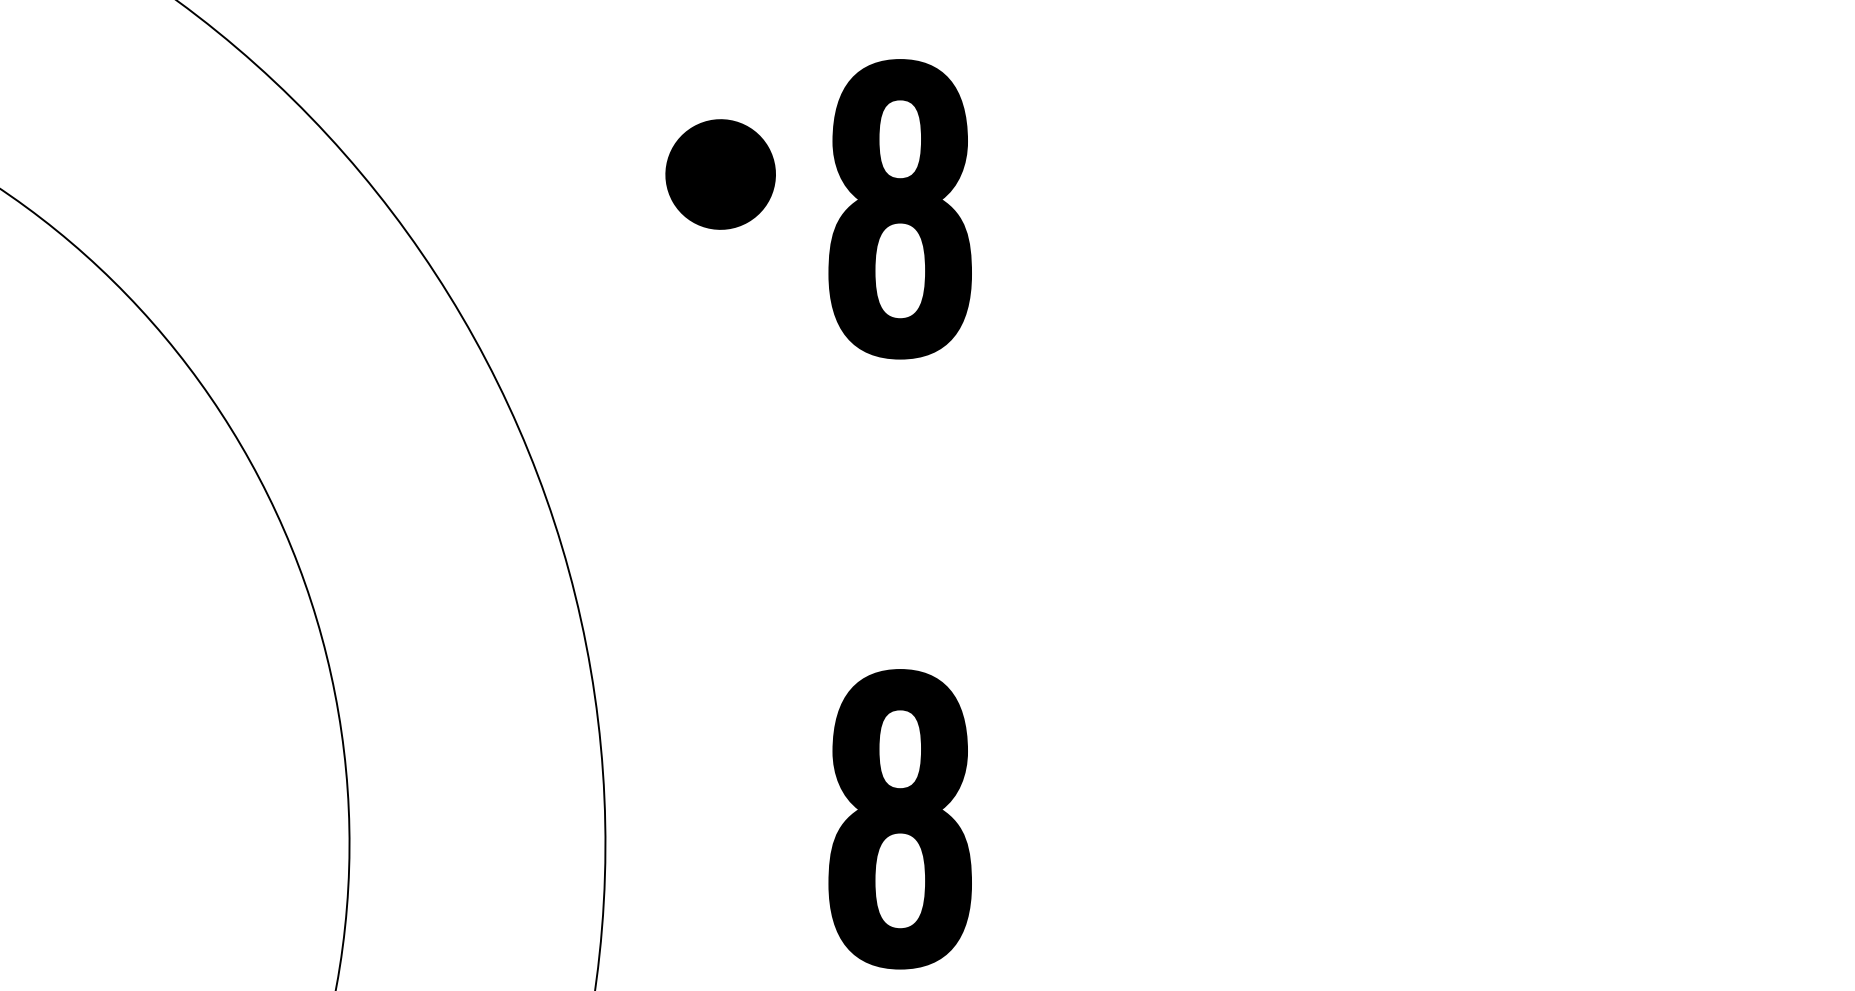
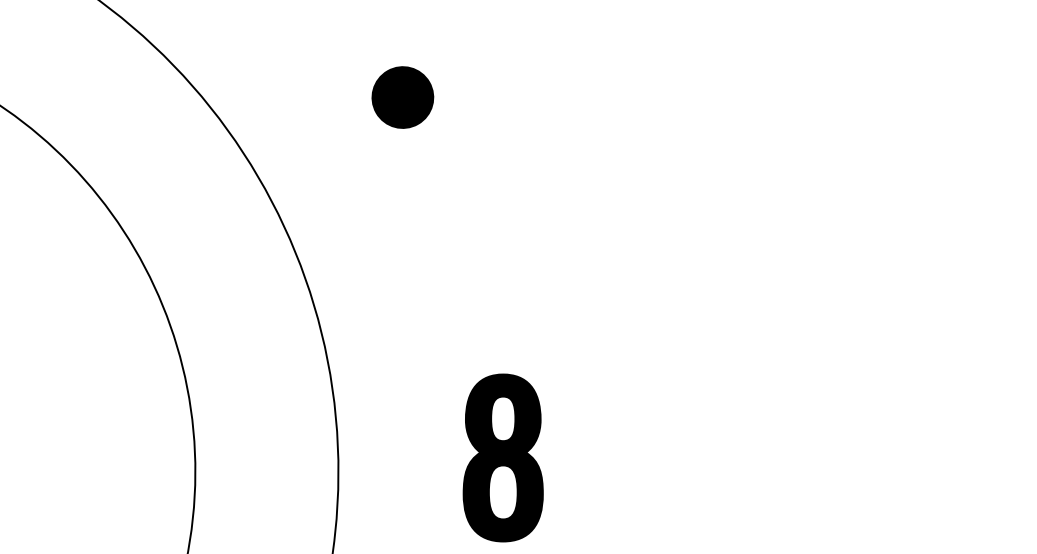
part: (898, 208) -> (502, 116), removed

